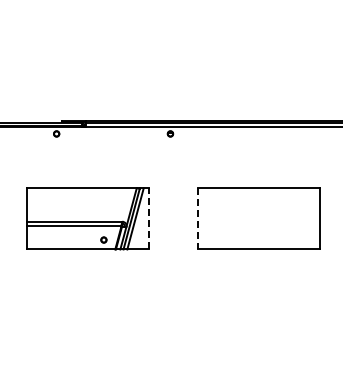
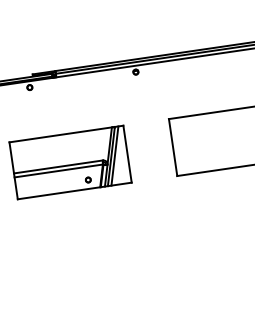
line: (149, 218) -> (127, 153), dashed -> solid
line: (197, 218) -> (172, 147), dashed -> solid

